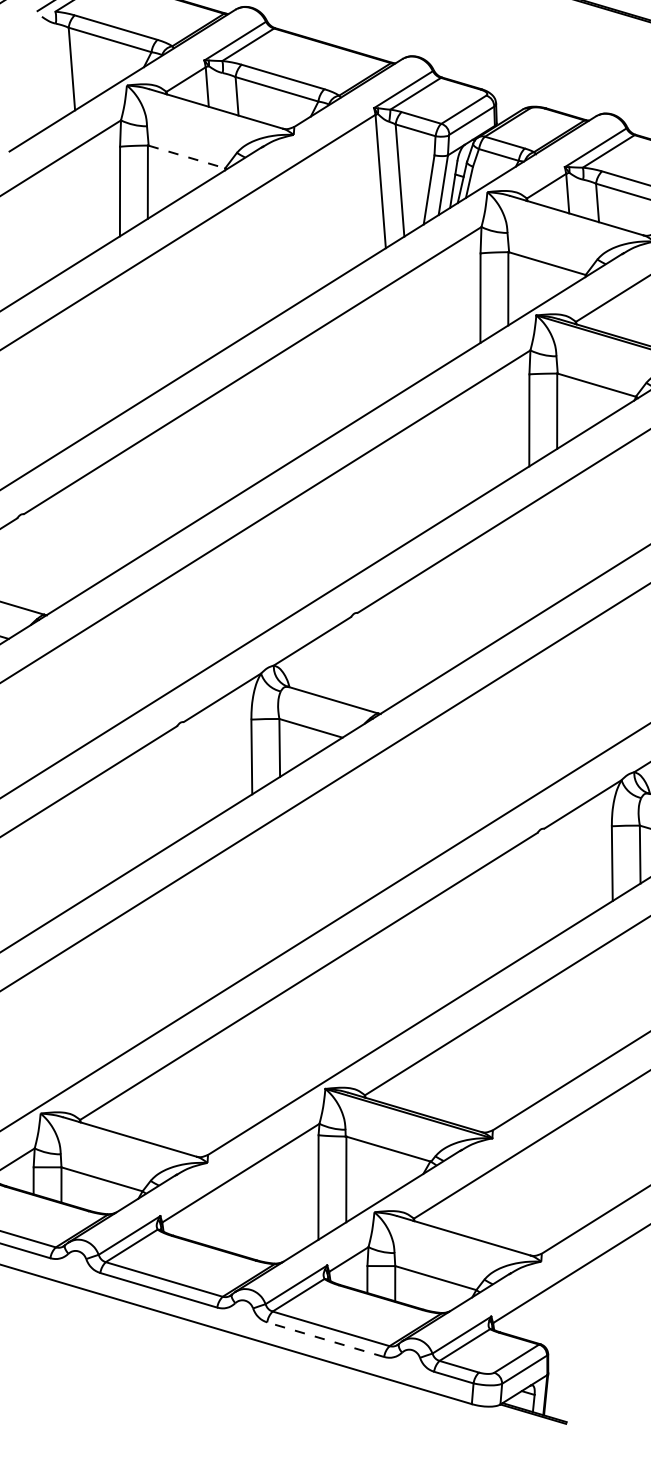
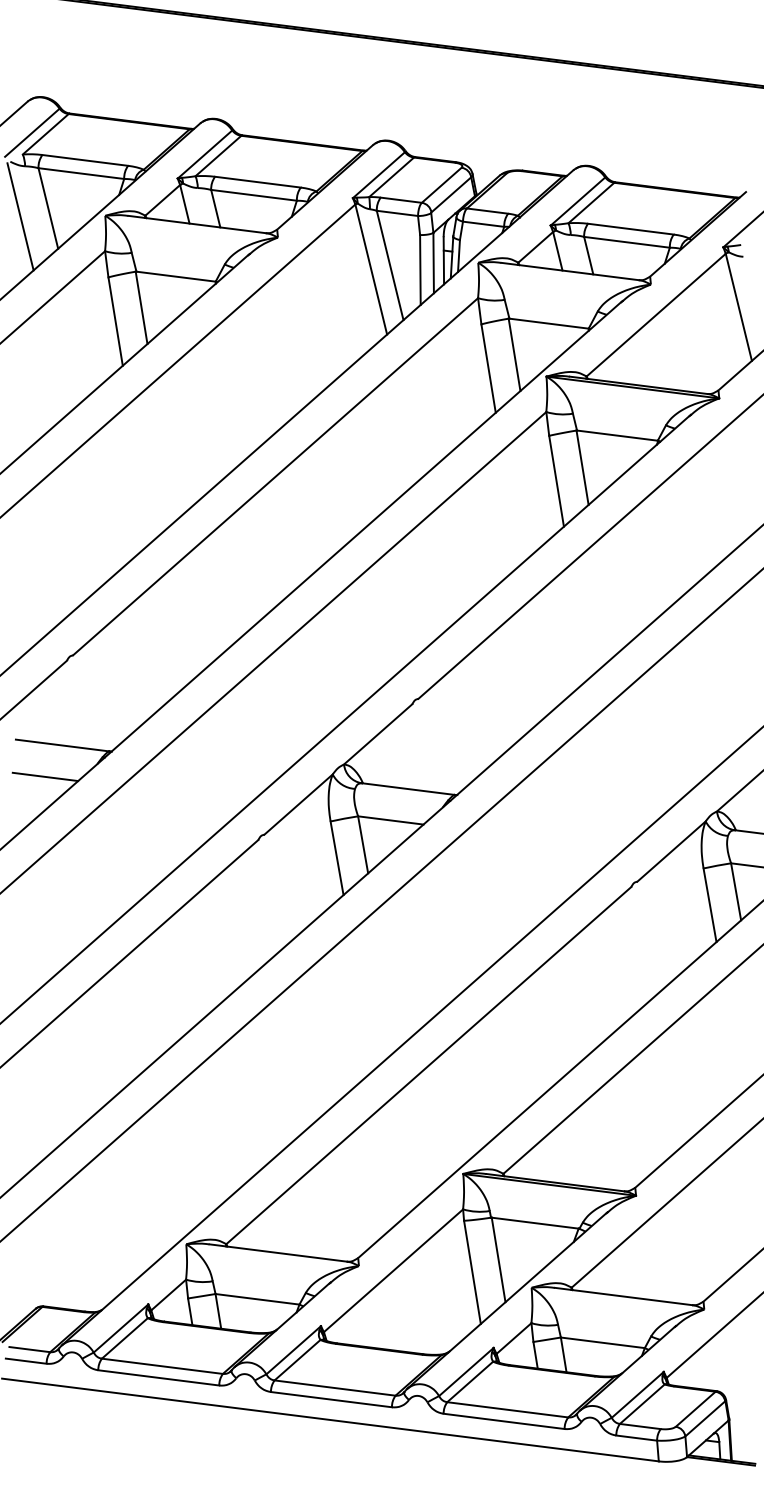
line: (43, 72) -> (20, 216), added
line: (187, 156) -> (176, 276), dashed -> solid
line: (326, 1339) -> (504, 1421), dashed -> solid

